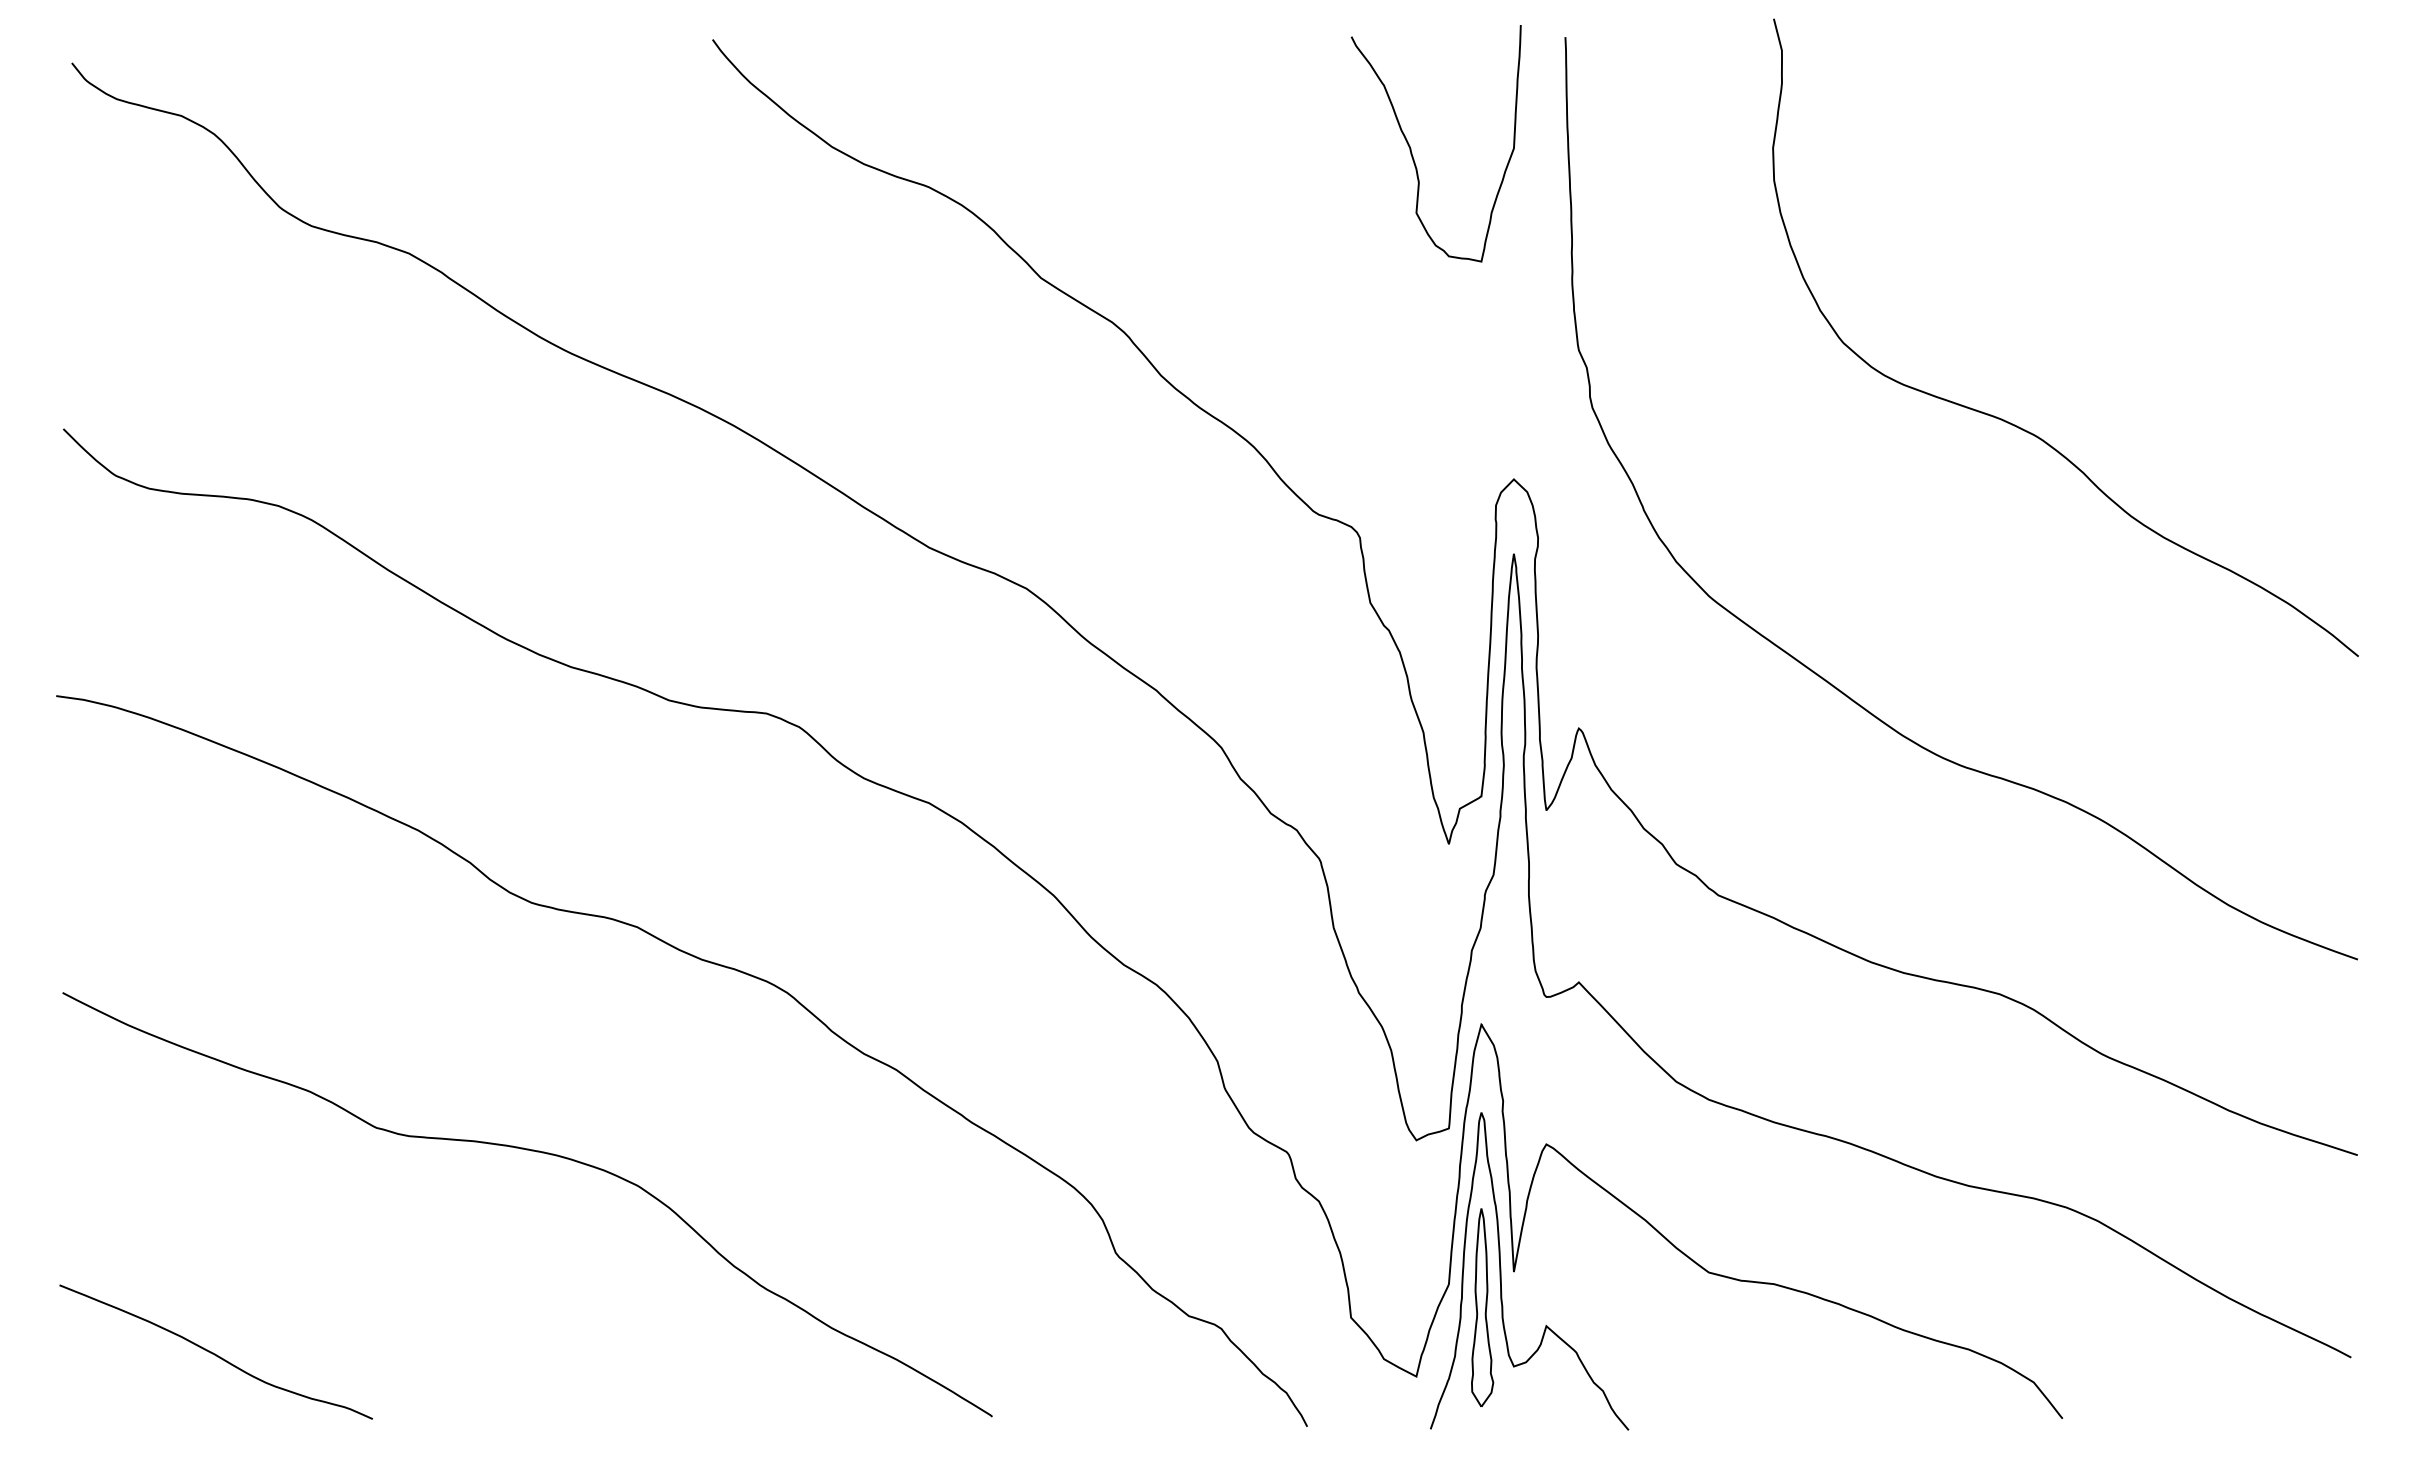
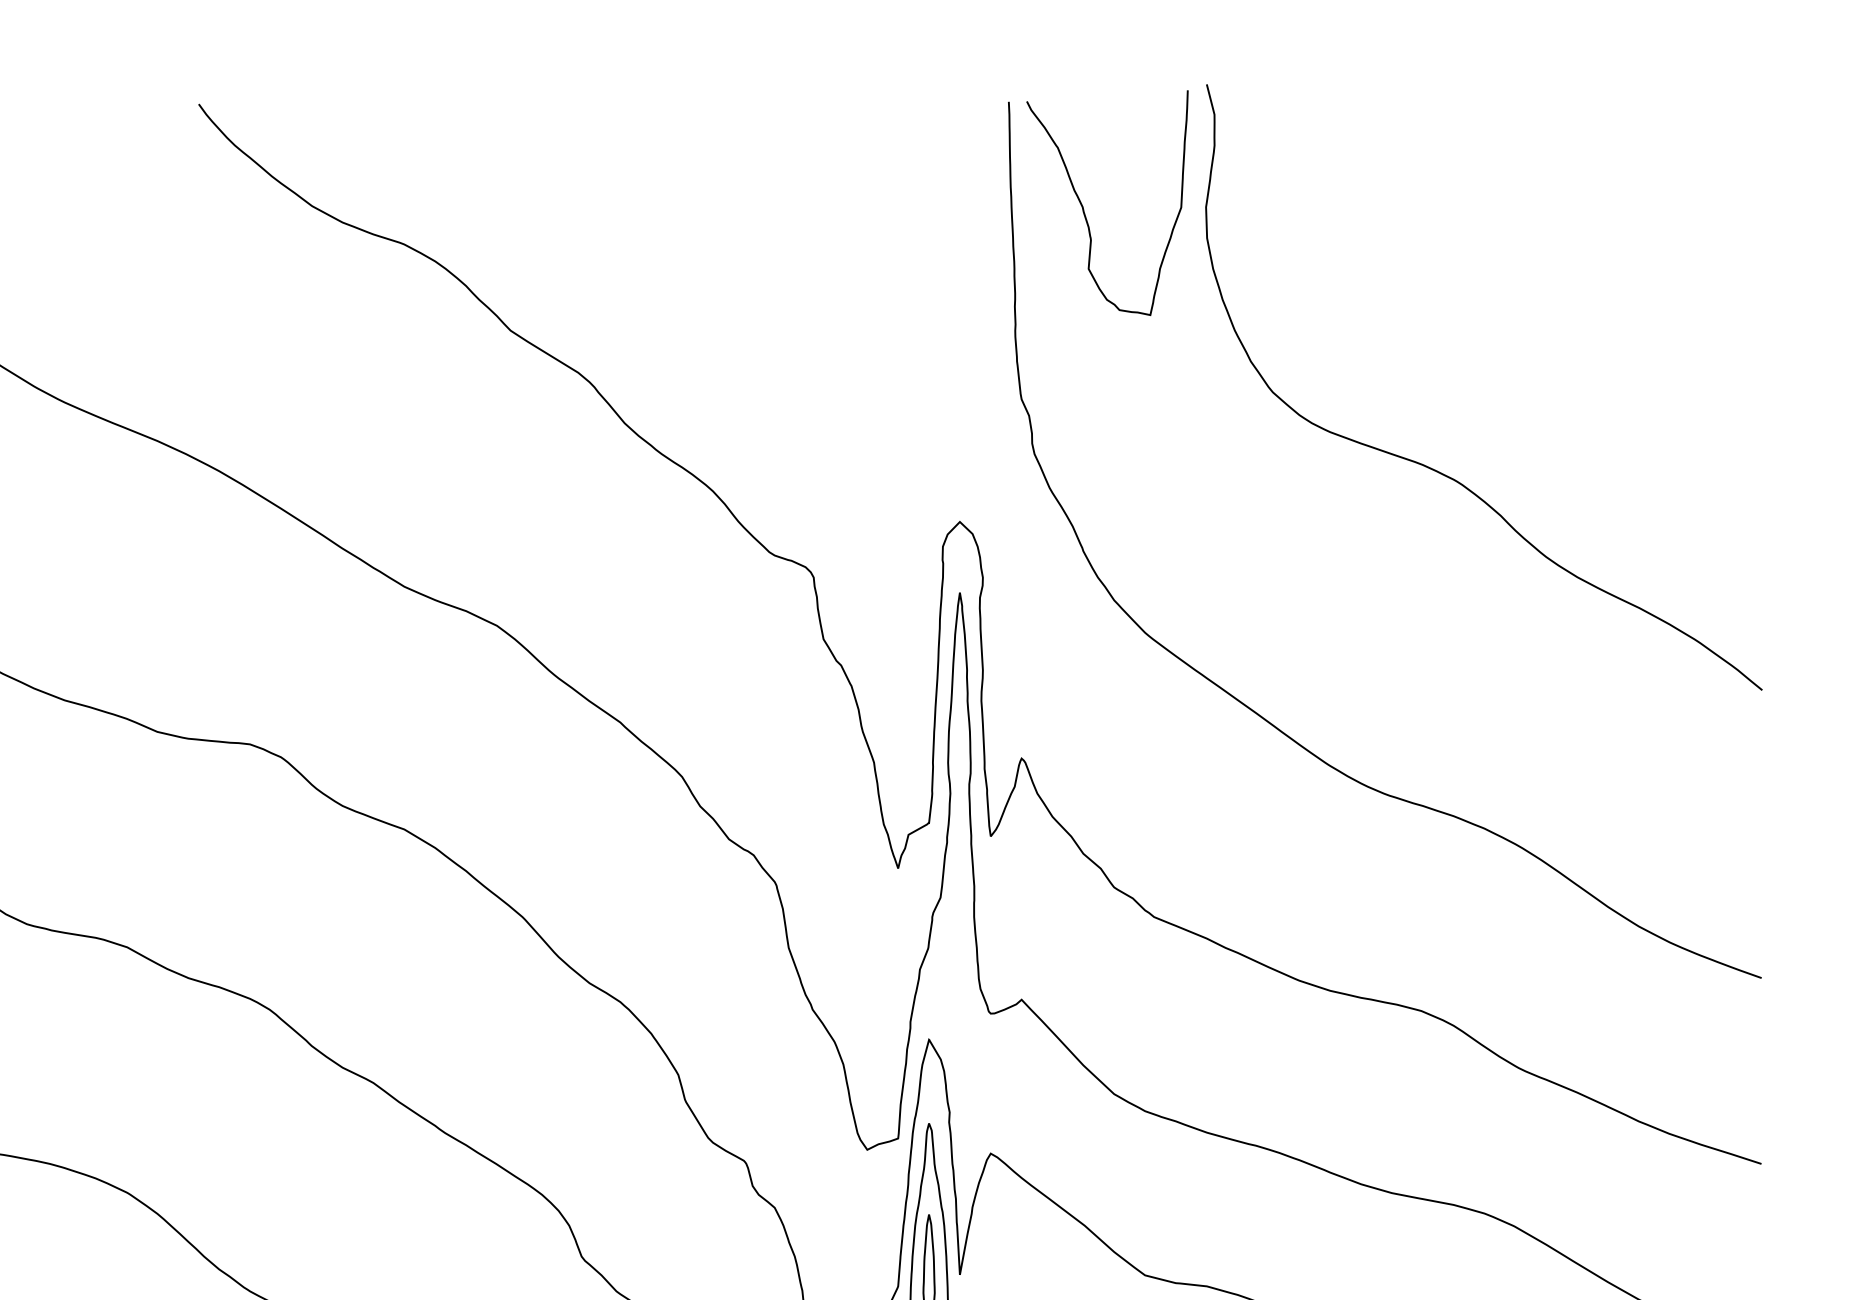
curve: (1411, 148) -> (1083, 207), moved

